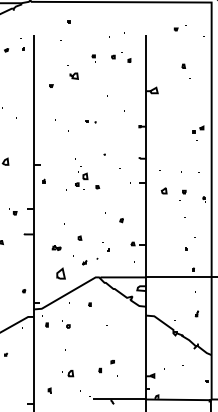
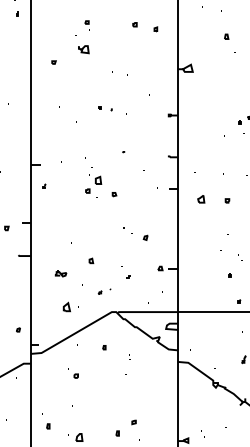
part: (93, 58) -> (86, 25), moved
part: (89, 261) -> (103, 291), size x0.62
part: (61, 273) -> (67, 307), size x0.62
part: (45, 321) -> (46, 421), moved

